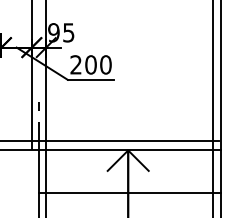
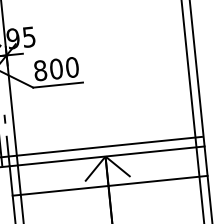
text: (75, 64) -> (39, 70), 200 -> 800
line: (129, 192) -> (109, 185), moved

